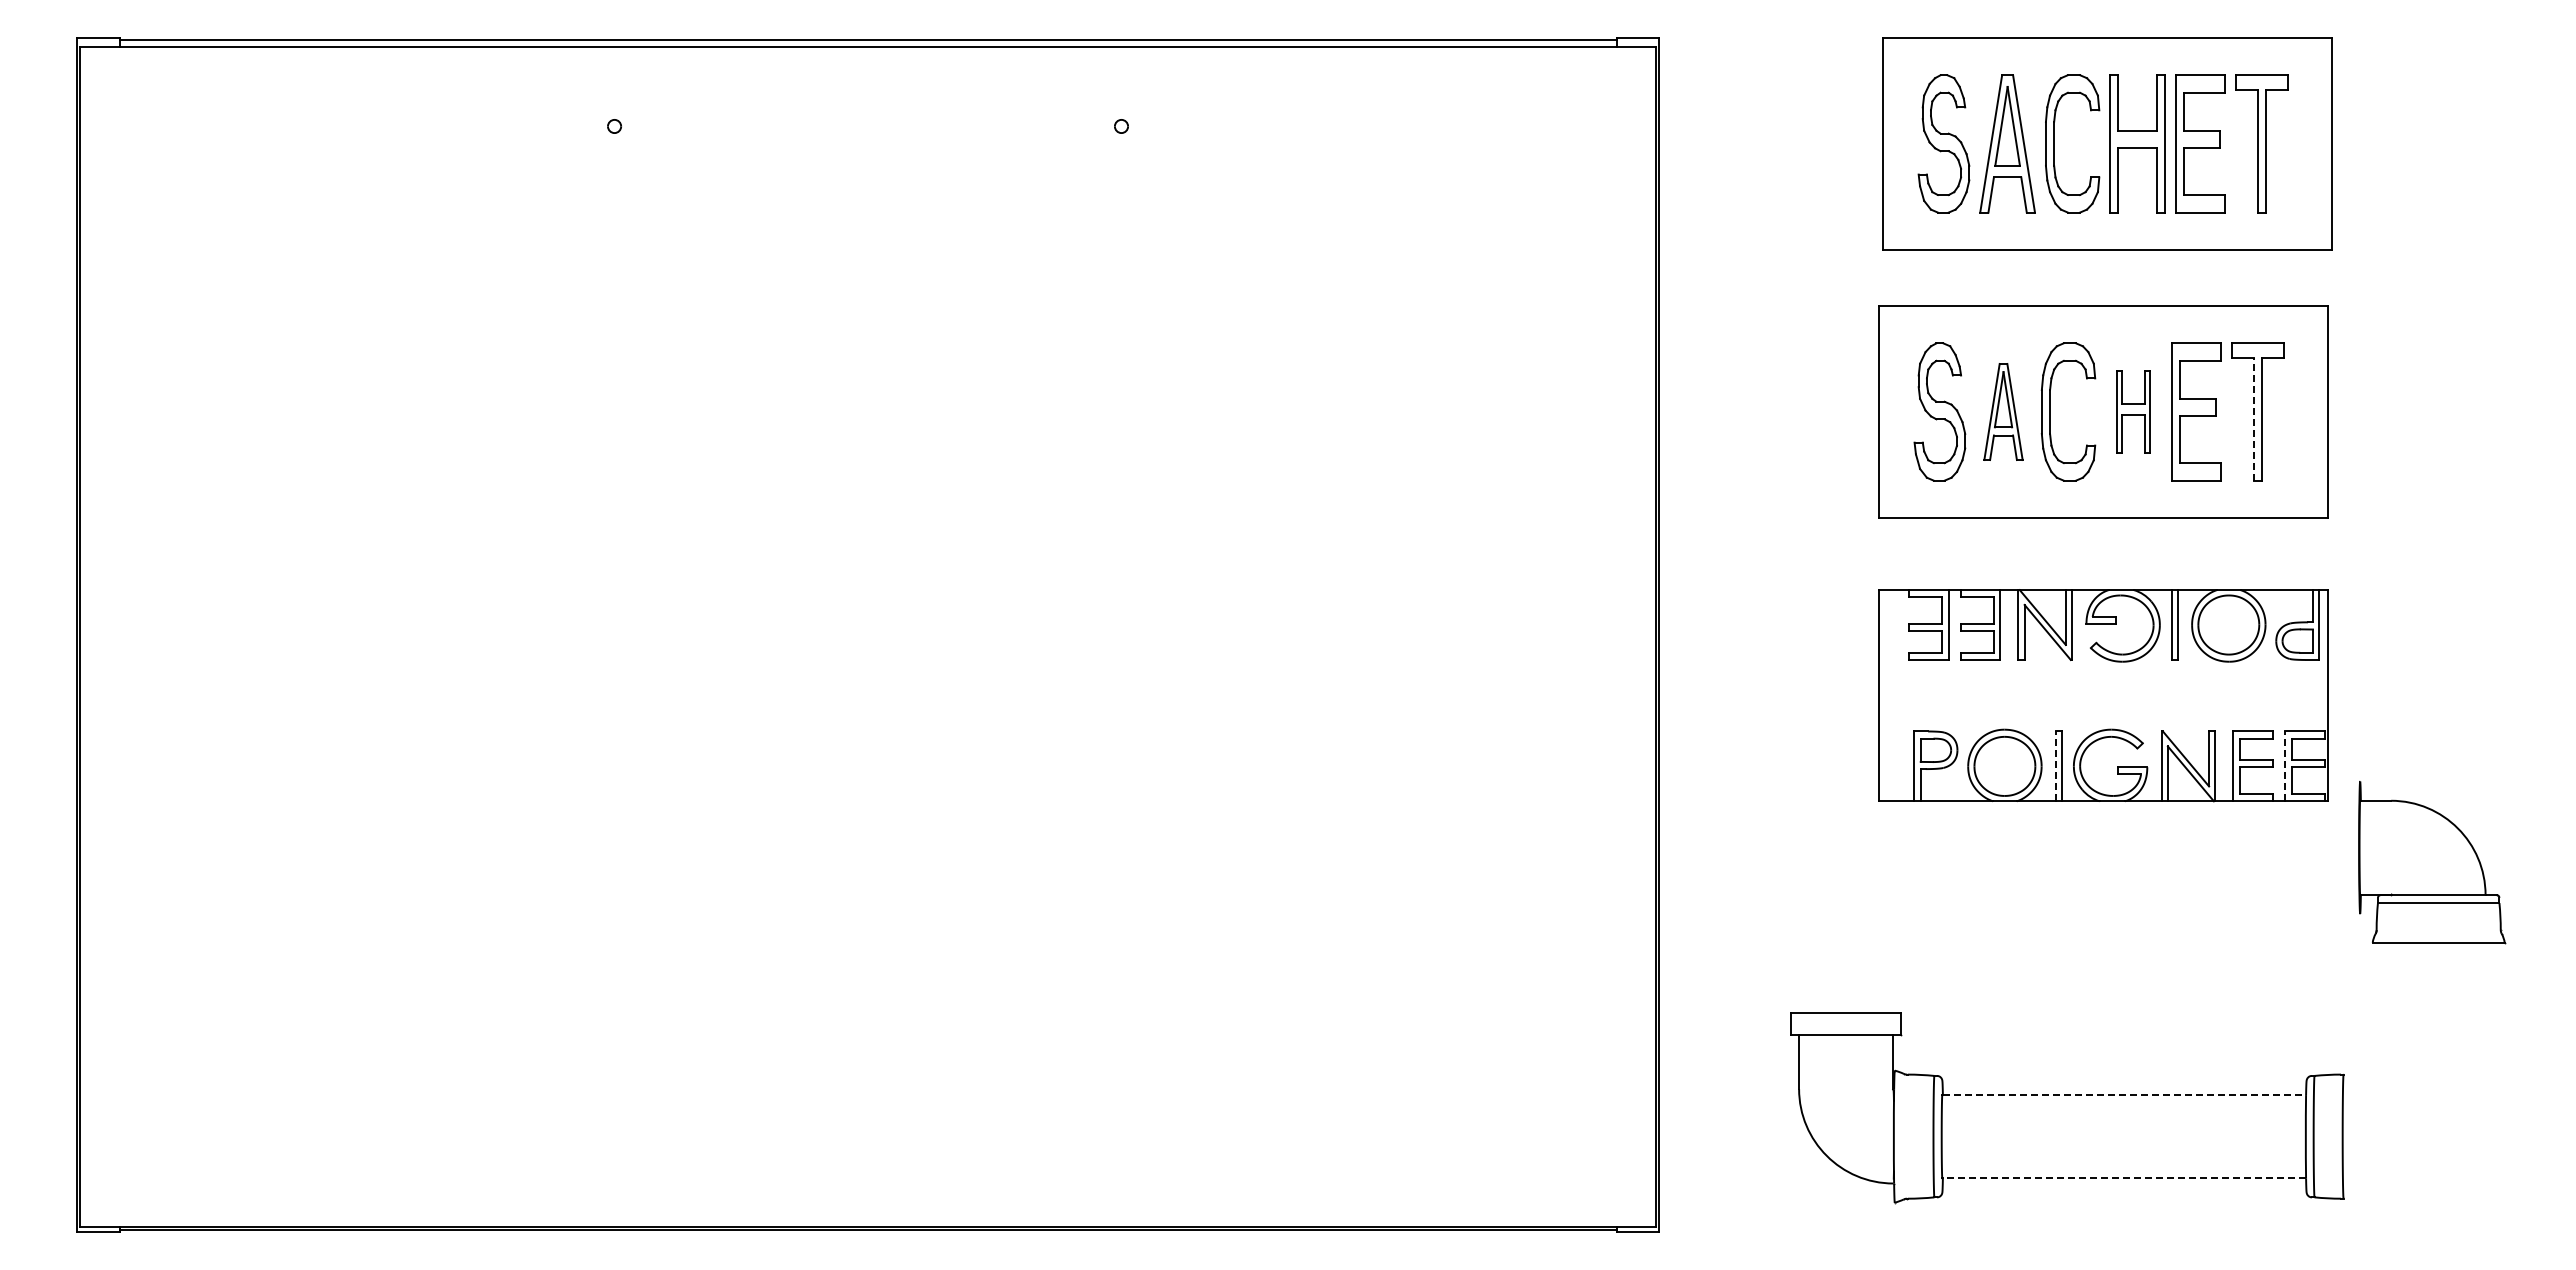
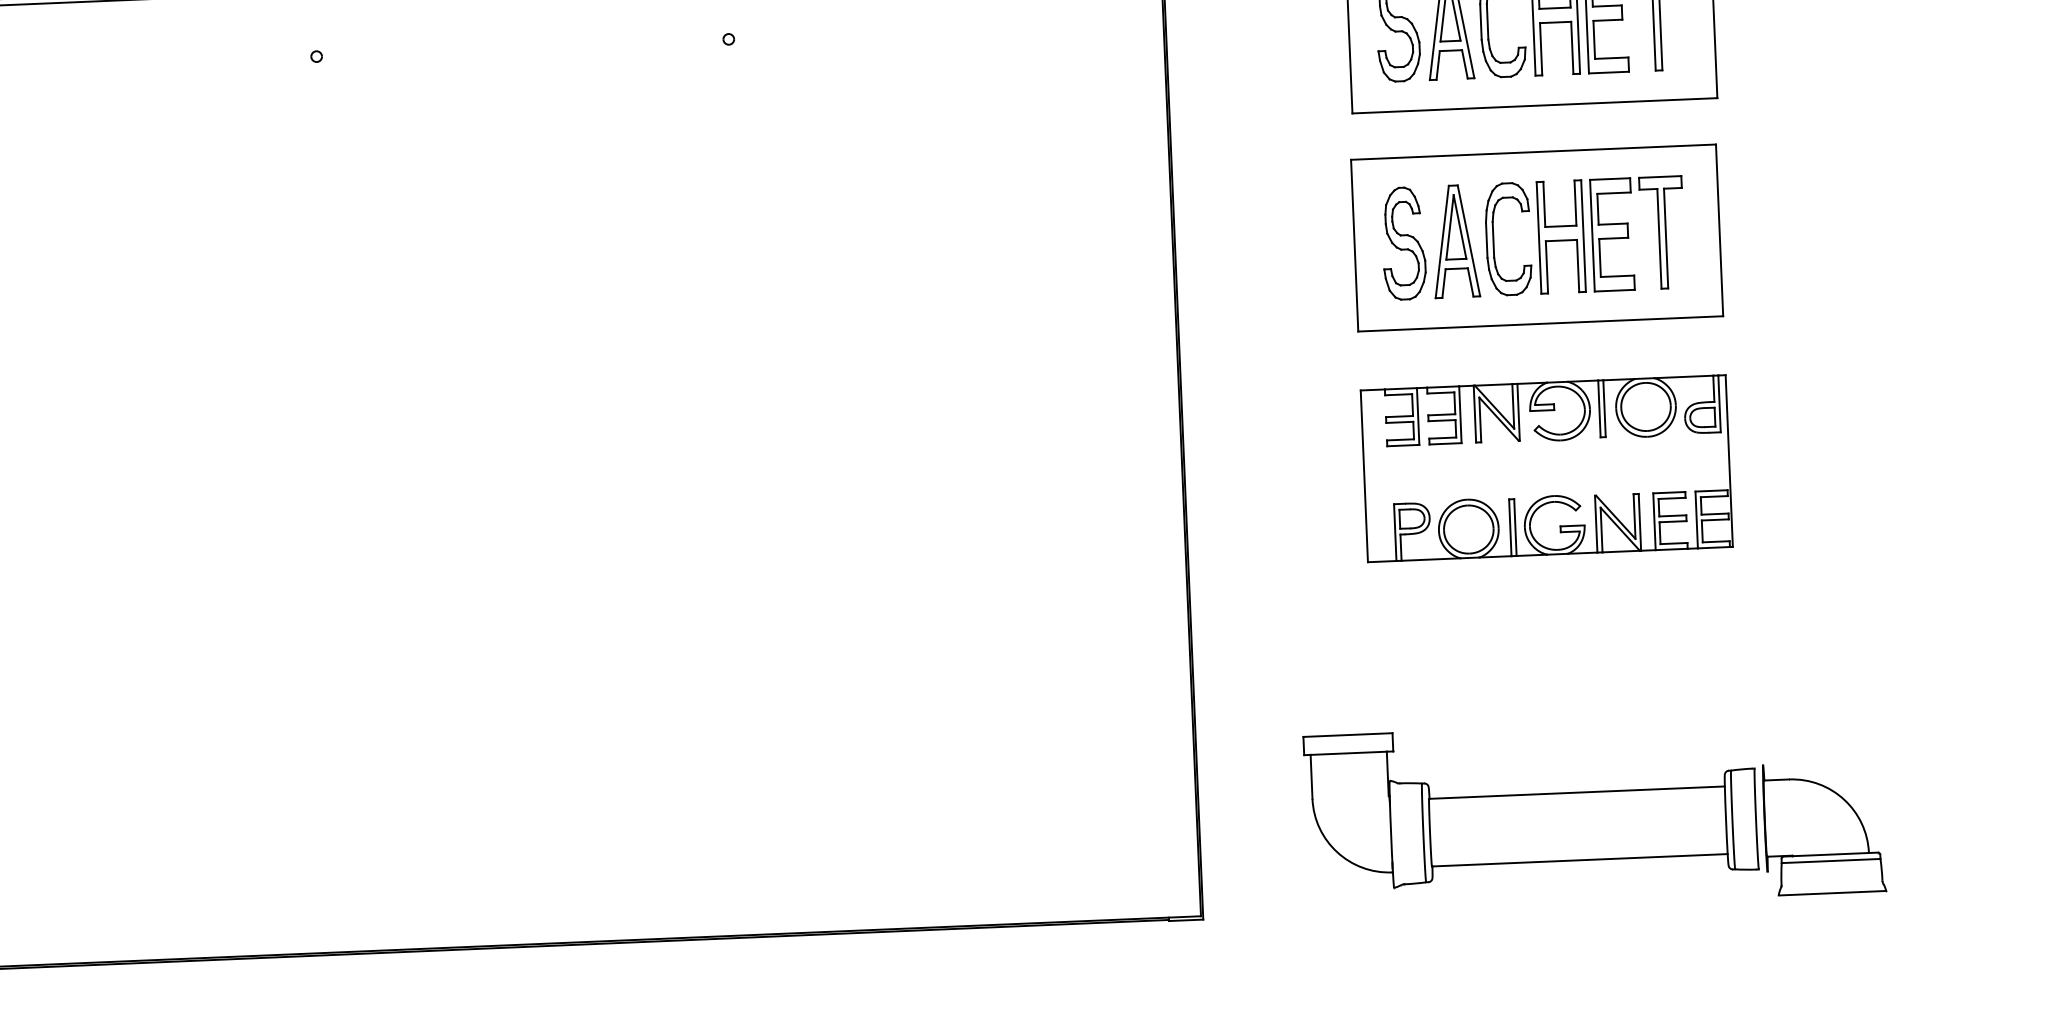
part: (2003, 411) -> (1455, 241), size x1.43
part: (2133, 411) -> (1561, 236), size x1.67
line: (2253, 418) -> (1659, 238), dashed -> solid
line: (2055, 766) -> (1509, 527), dashed -> solid
line: (2285, 766) -> (1696, 520), dashed -> solid
part: (2432, 862) -> (1824, 828), moved
line: (2124, 1095) -> (1577, 793), dashed -> solid
line: (2124, 1178) -> (1580, 860), dashed -> solid

